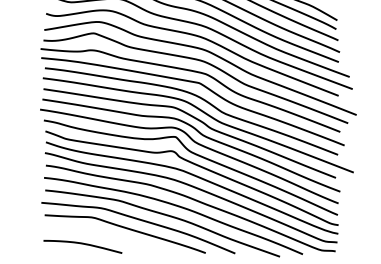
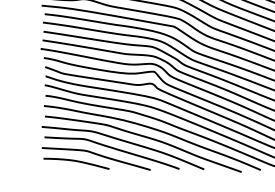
curve: (106, 236) -> (96, 155), added

